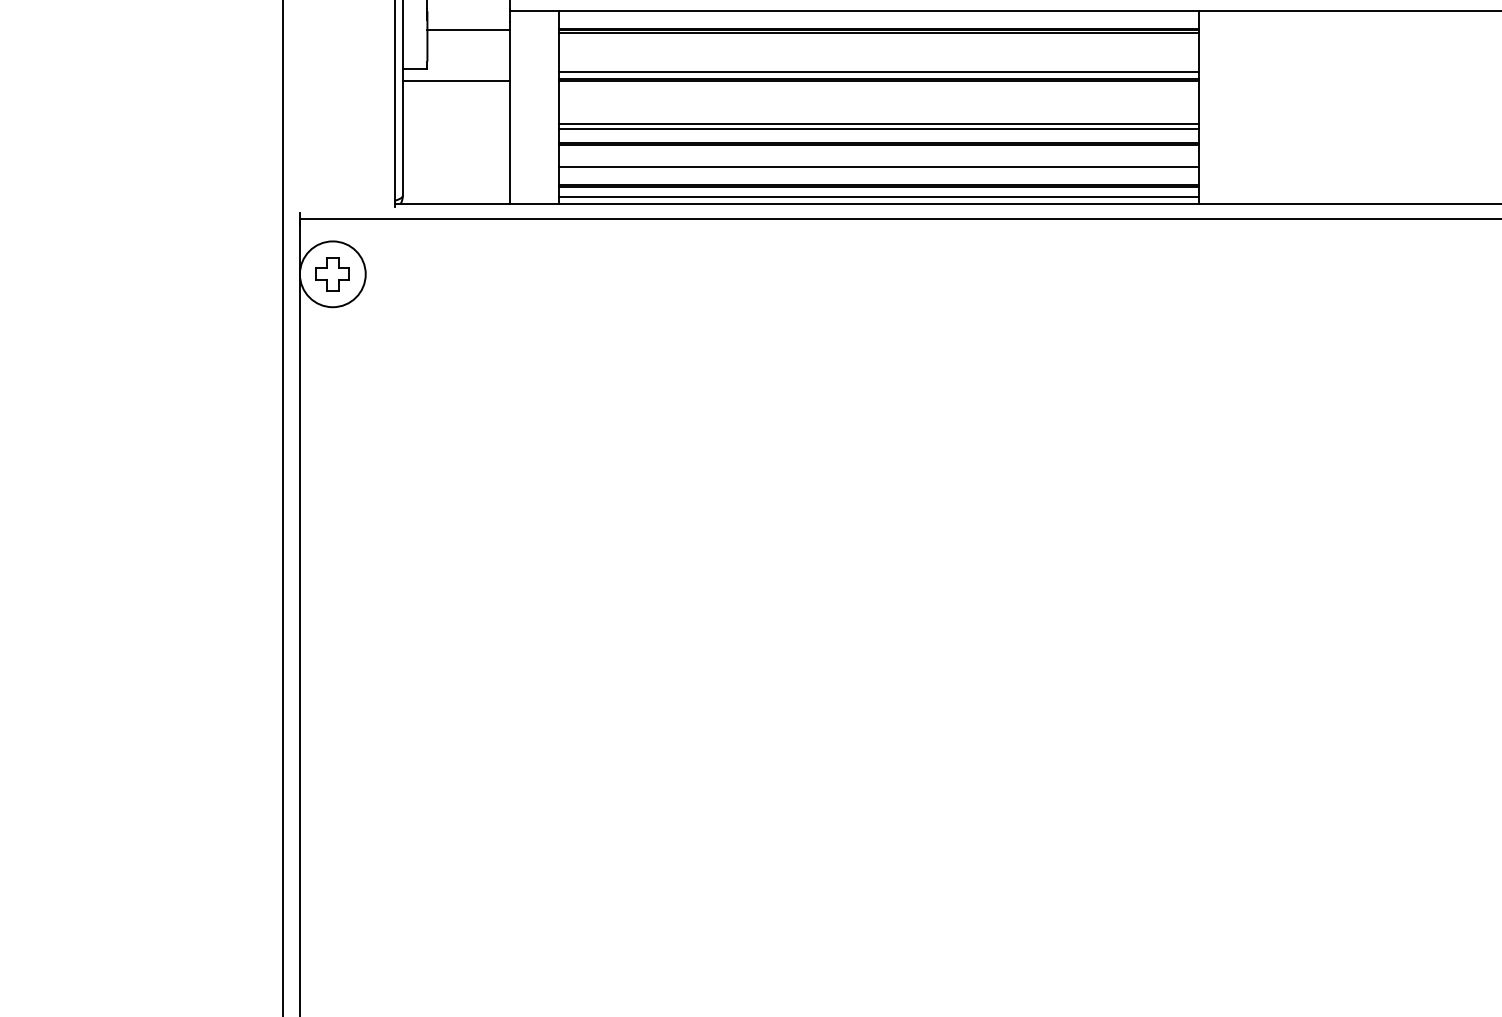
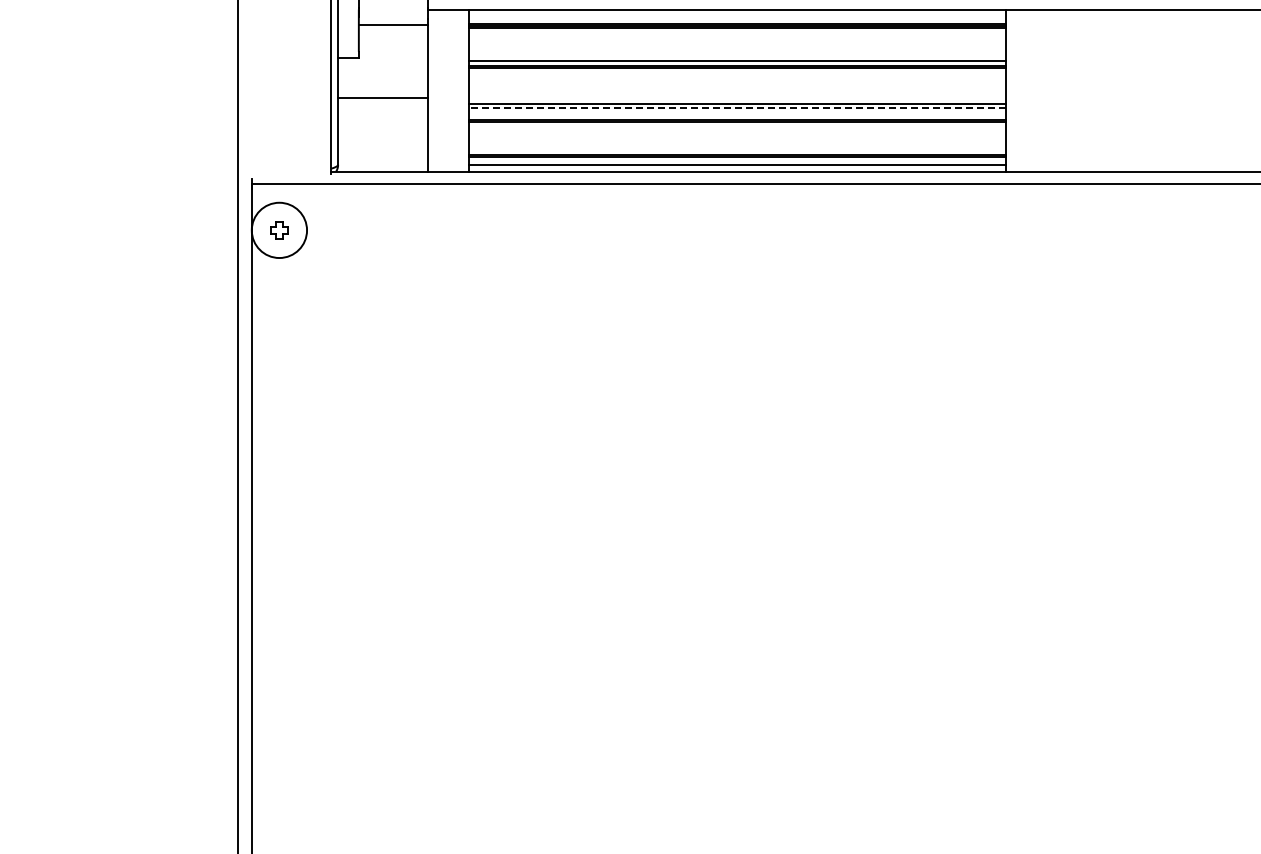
line: (455, 81) -> (382, 98), moved
line: (878, 129) -> (737, 108), solid -> dashed
line: (878, 167) -> (737, 140), removed
part: (332, 274) -> (279, 230), size x0.6

